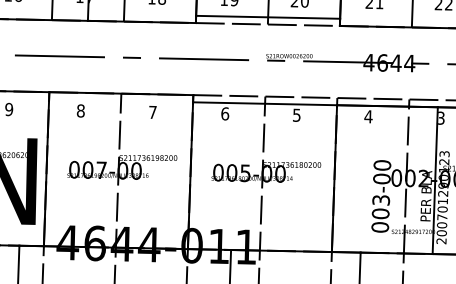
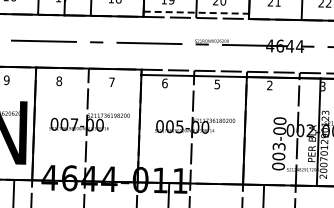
line: (268, 17) -> (196, 12), solid -> dashed
text: (367, 116) -> (269, 85), 4 -> 2

